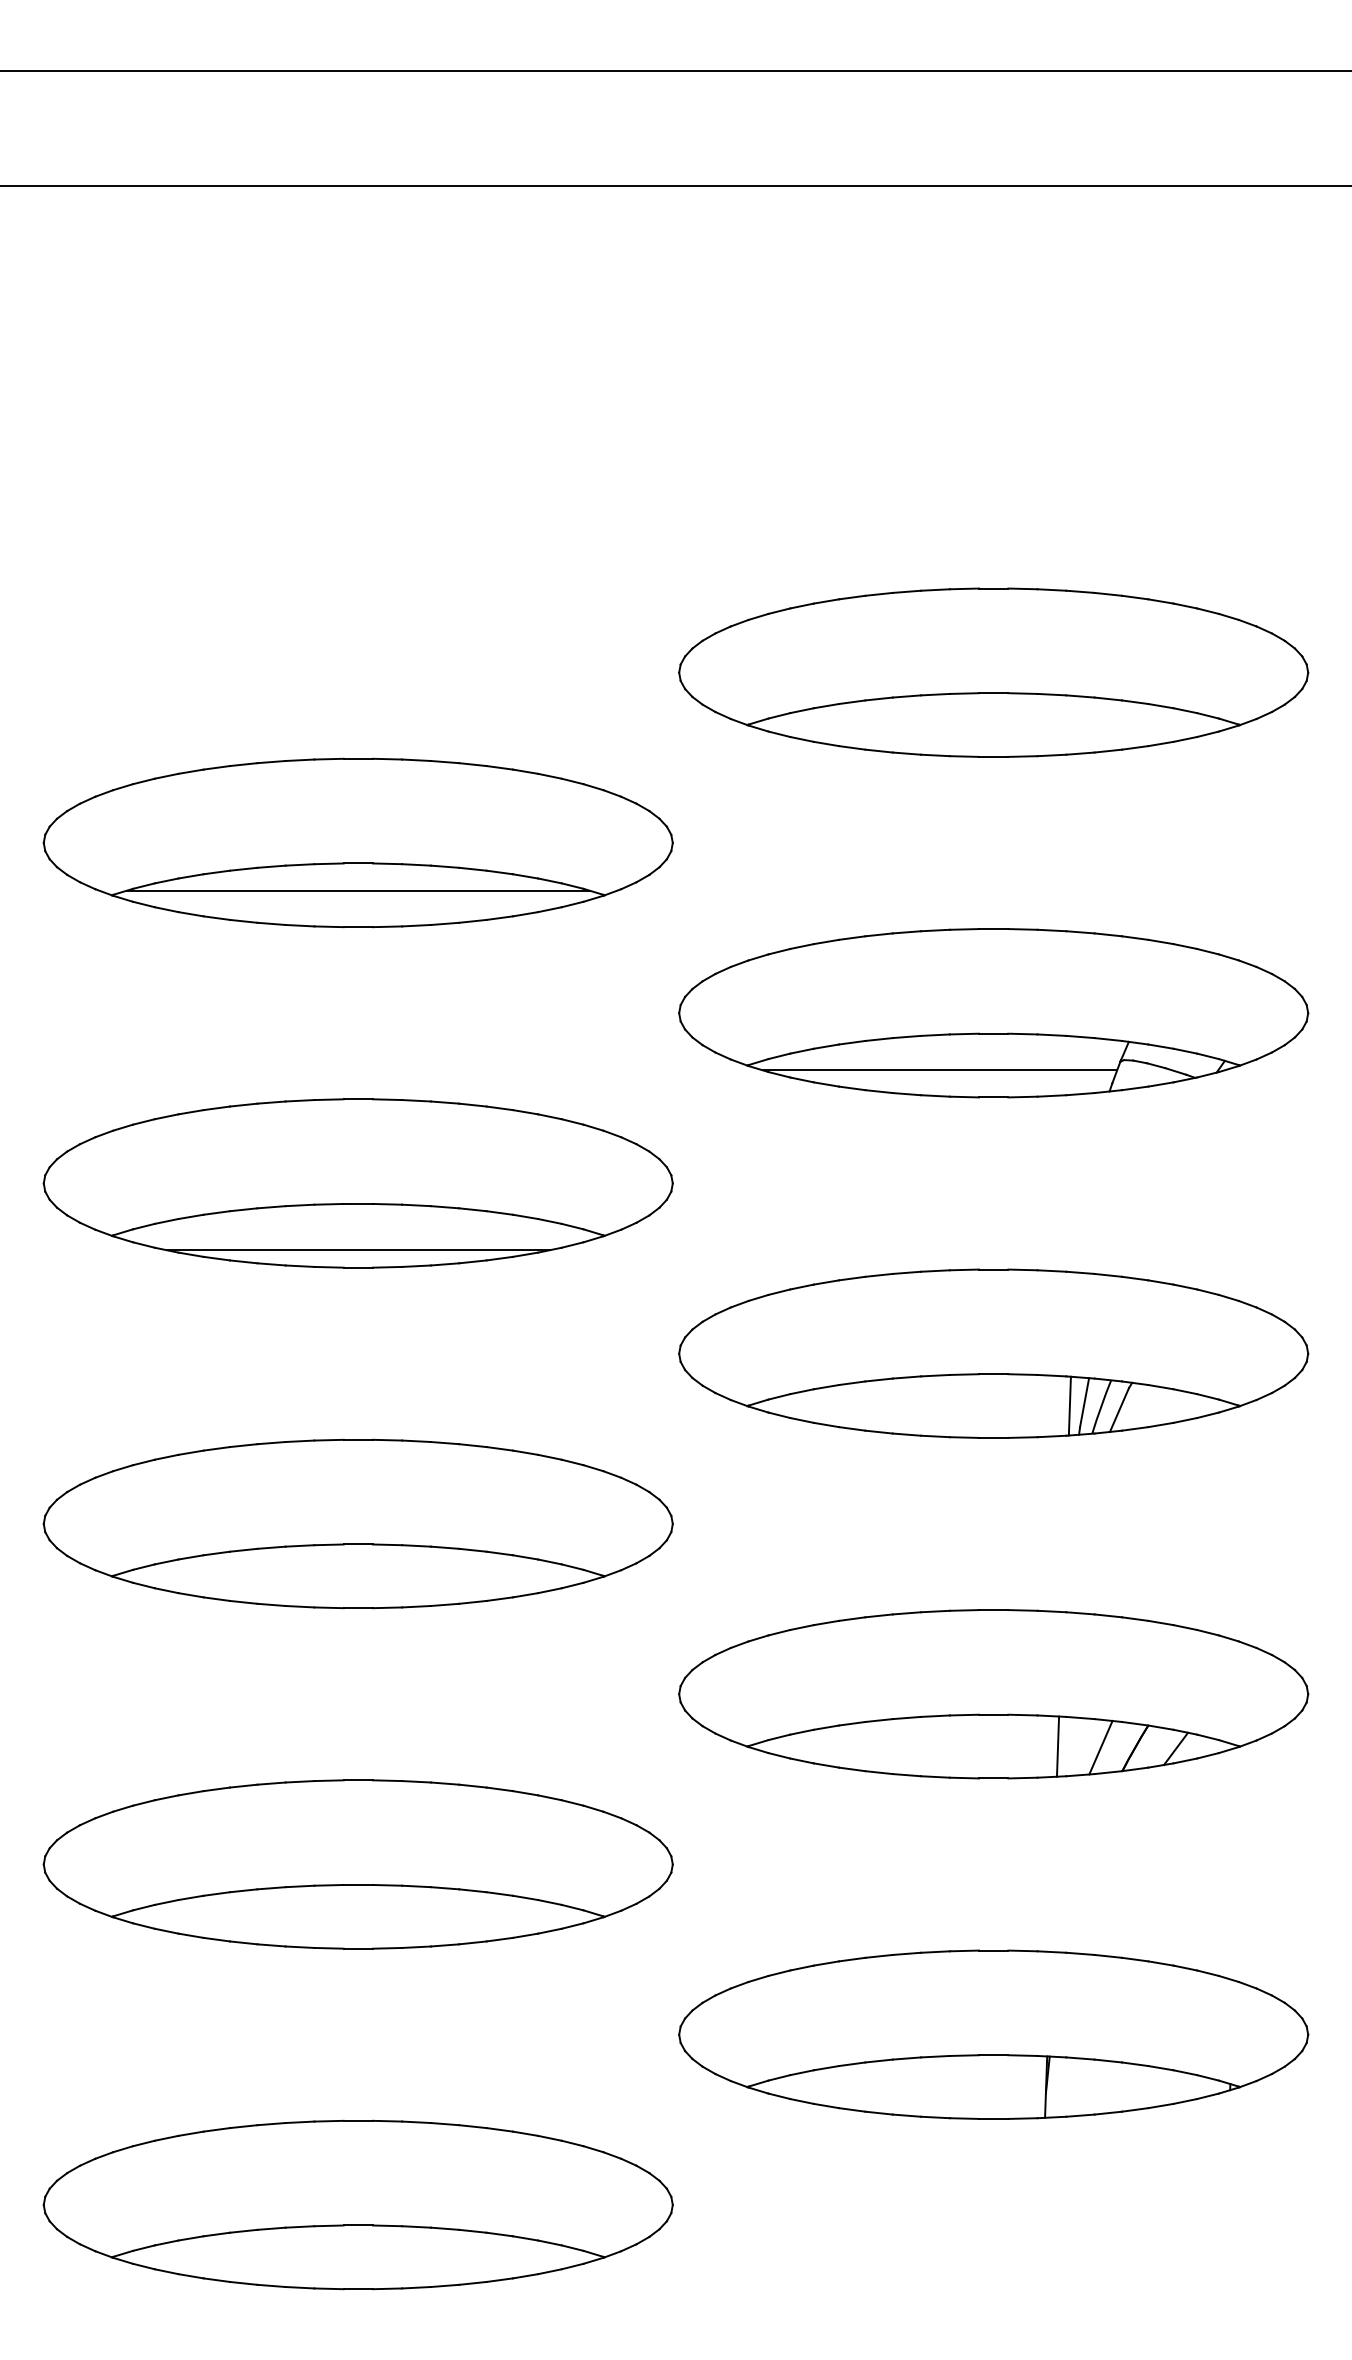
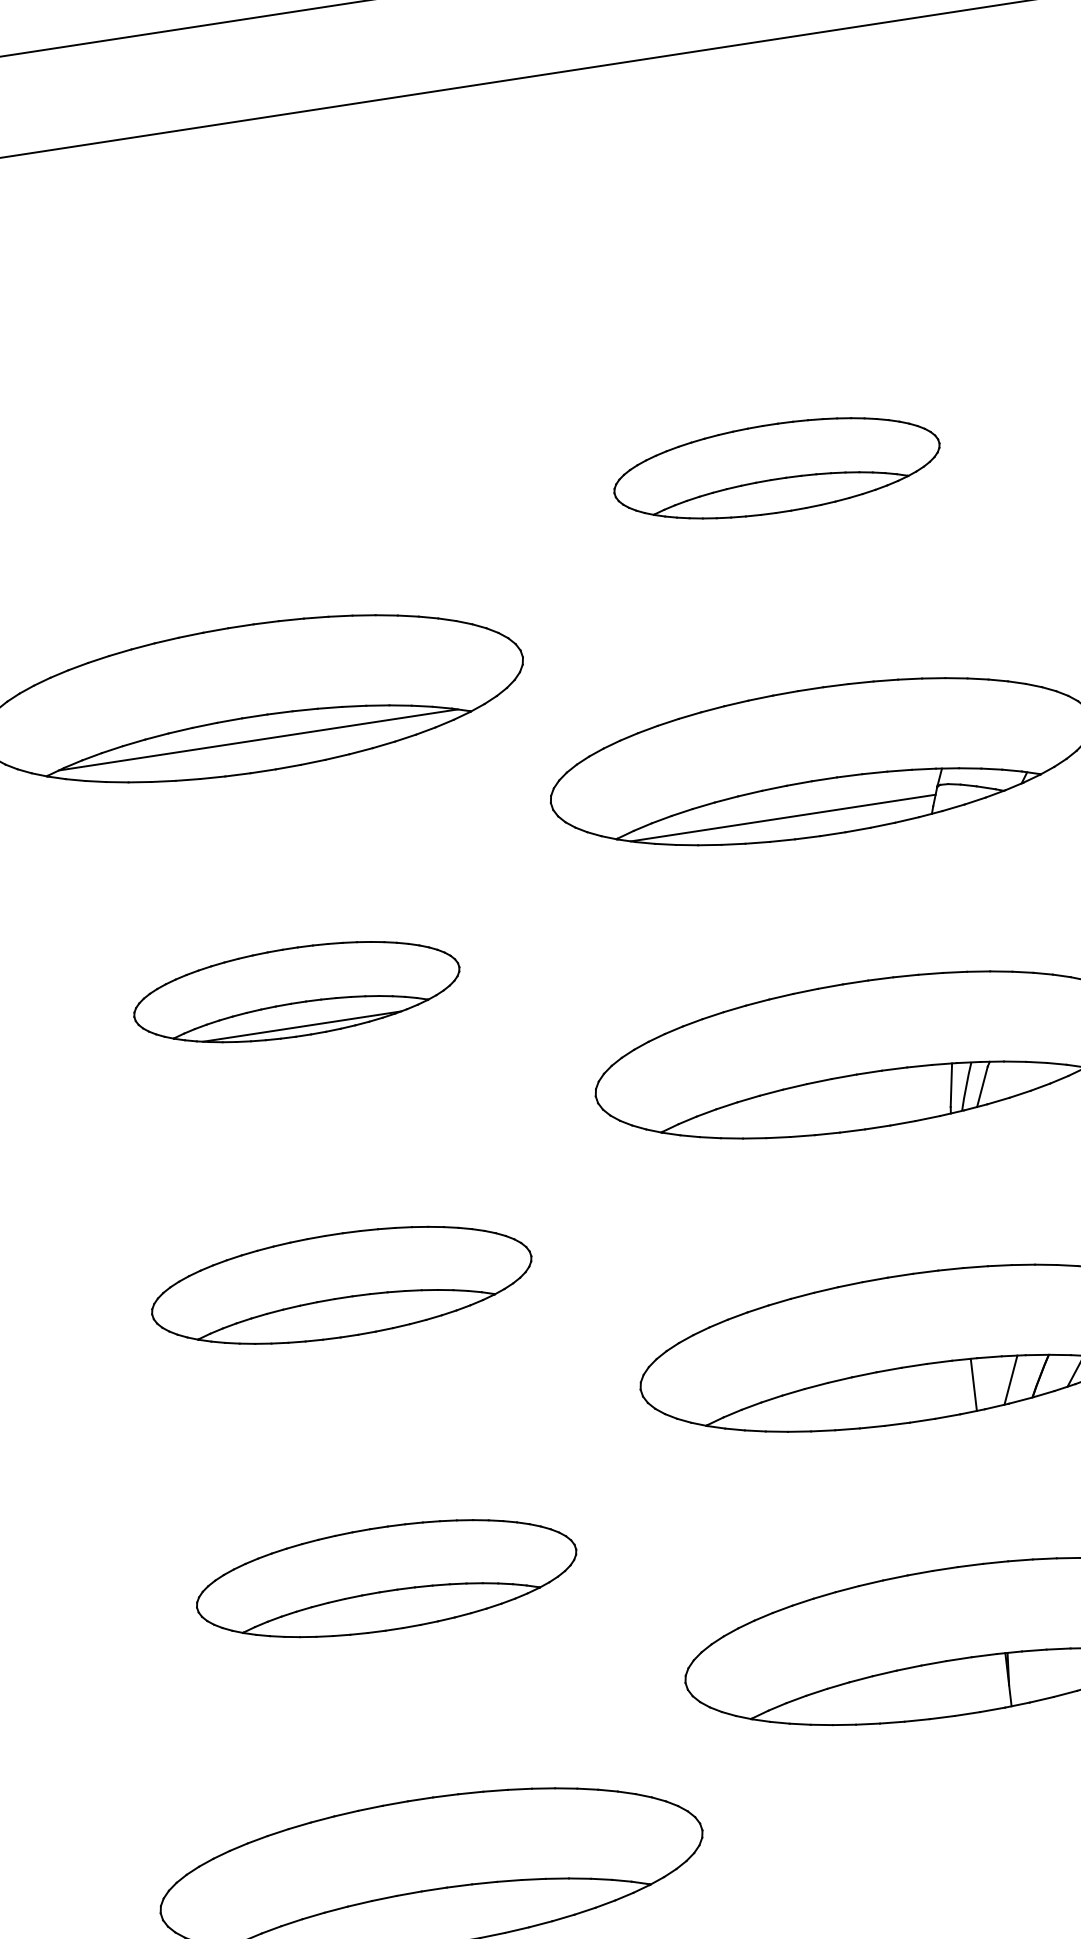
part: (993, 672) -> (776, 468), size x0.6
part: (357, 1183) -> (296, 992), size x0.6
line: (1069, 1405) -> (938, 1089), removed
part: (357, 1523) -> (341, 1285), size x0.7
part: (357, 1864) -> (386, 1578), size x0.7

